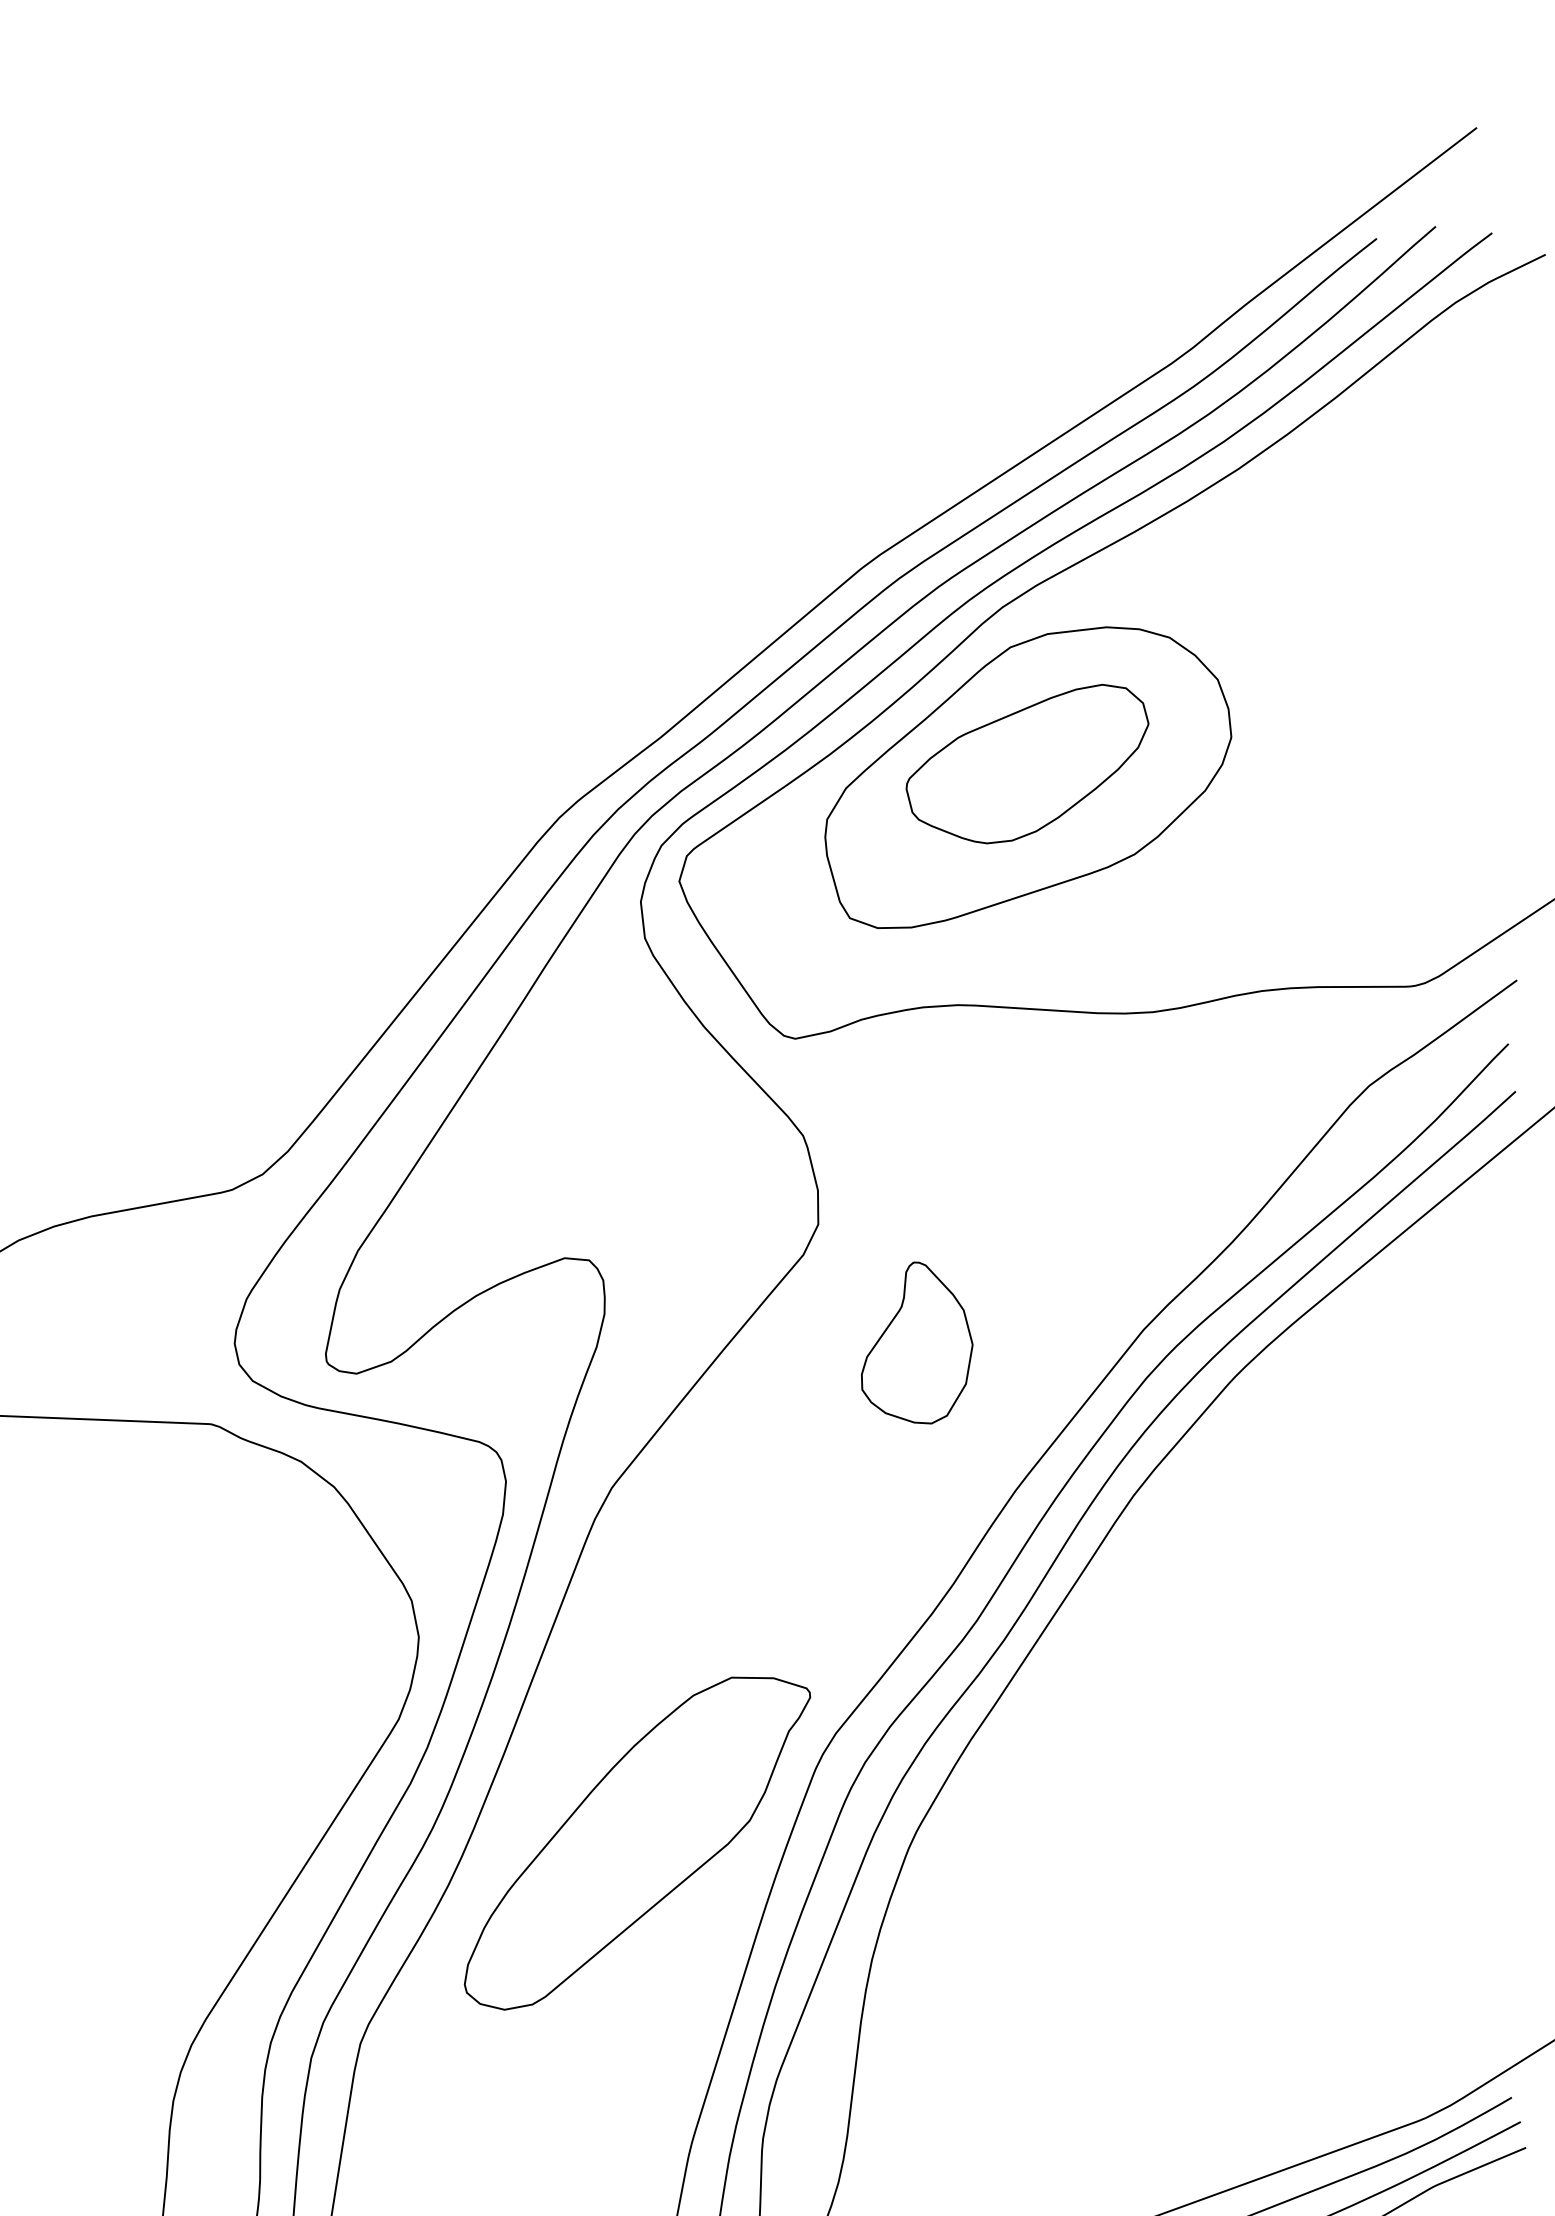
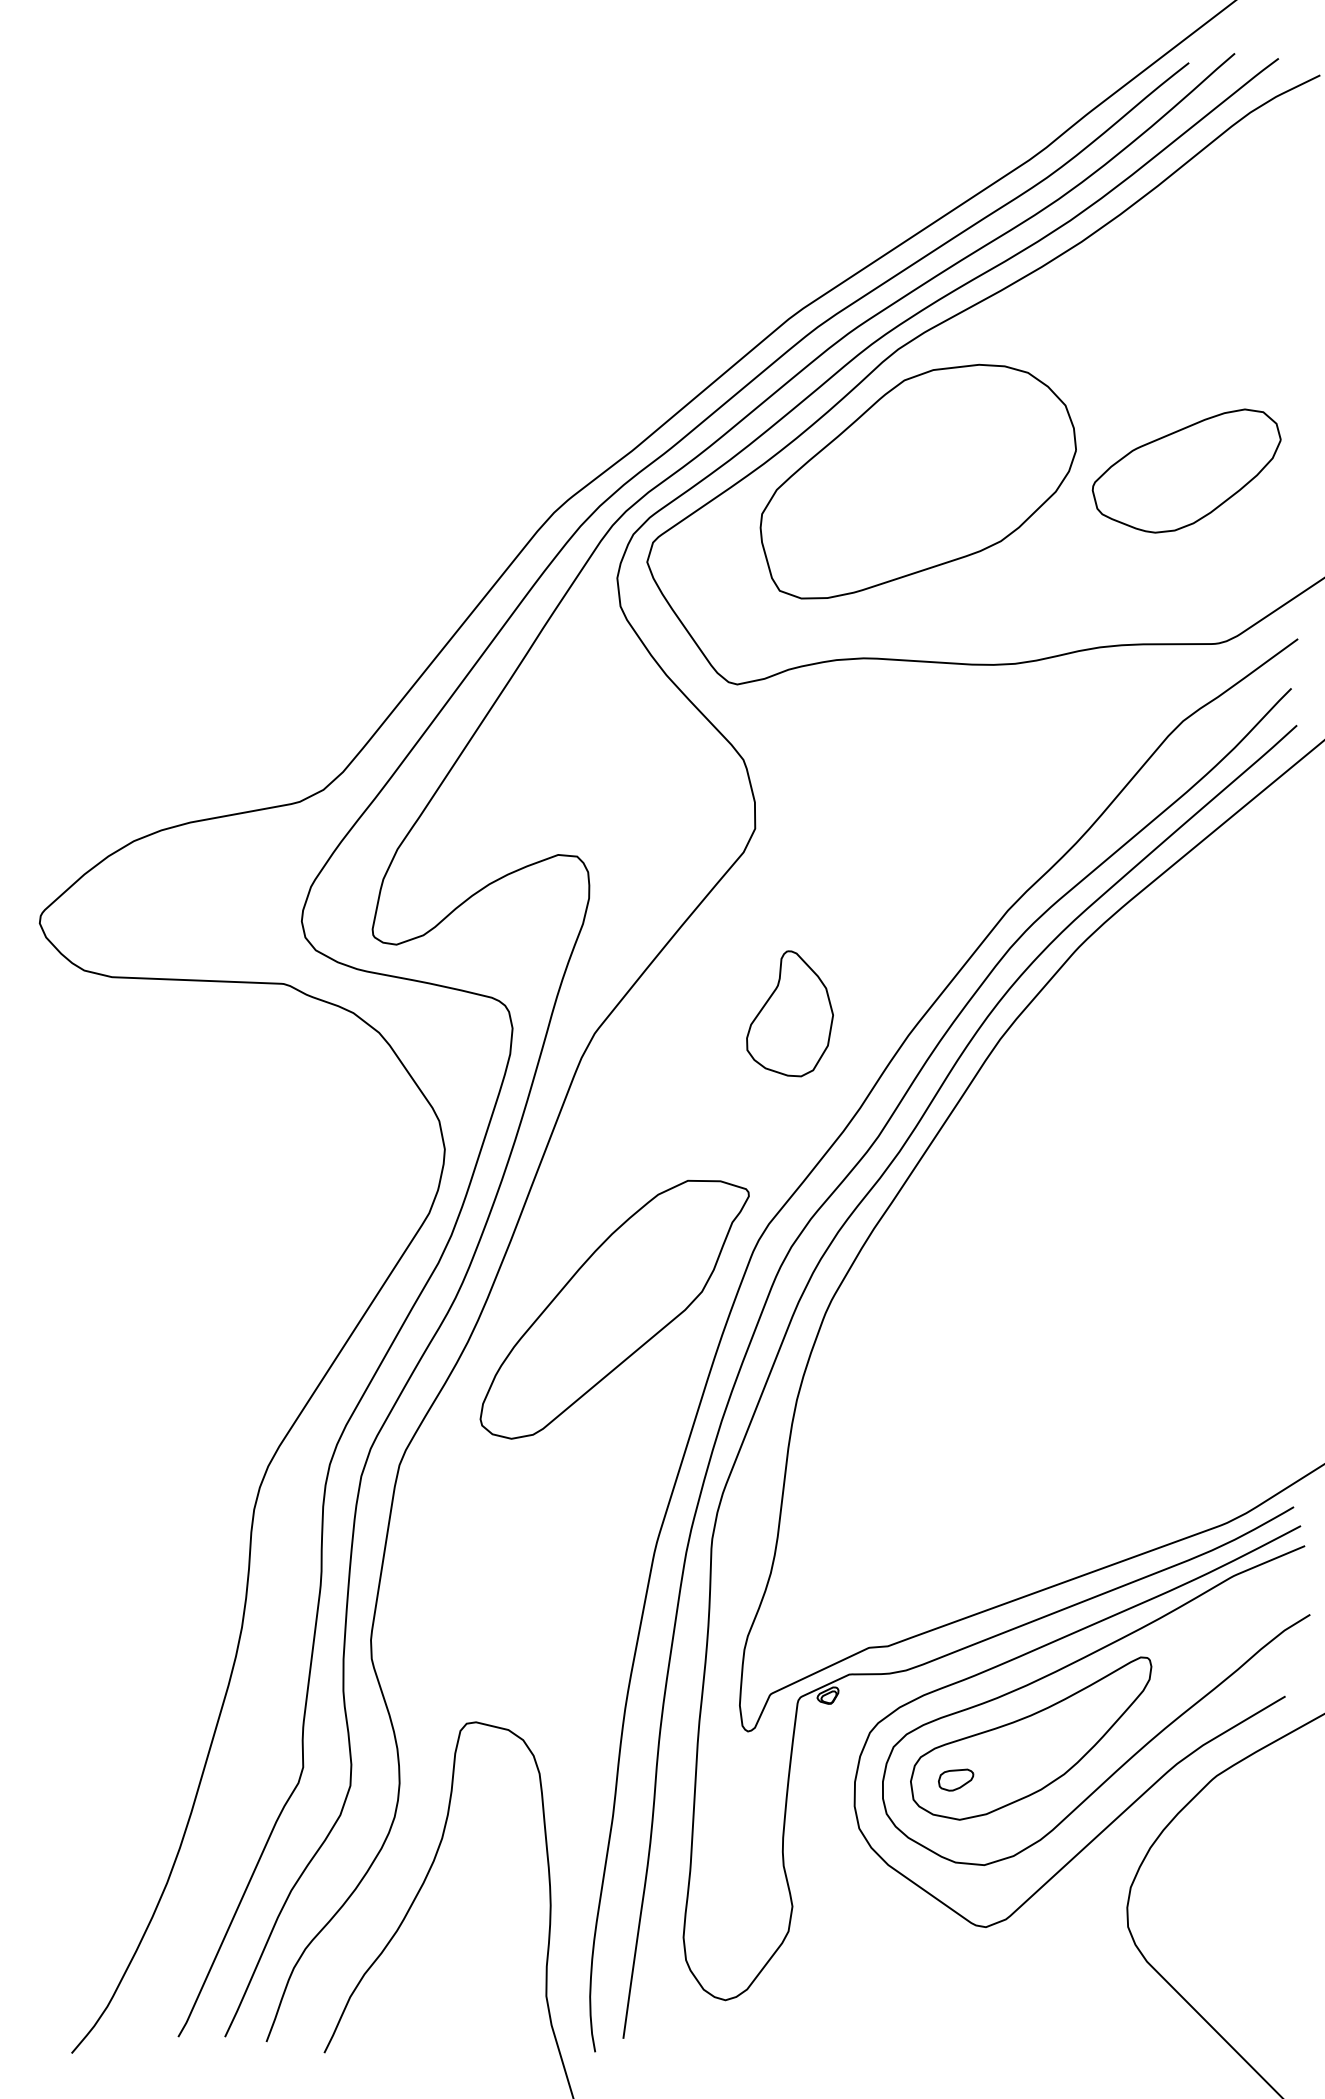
part: (1027, 763) -> (1186, 470), moved
part: (916, 1342) -> (789, 1013), moved

